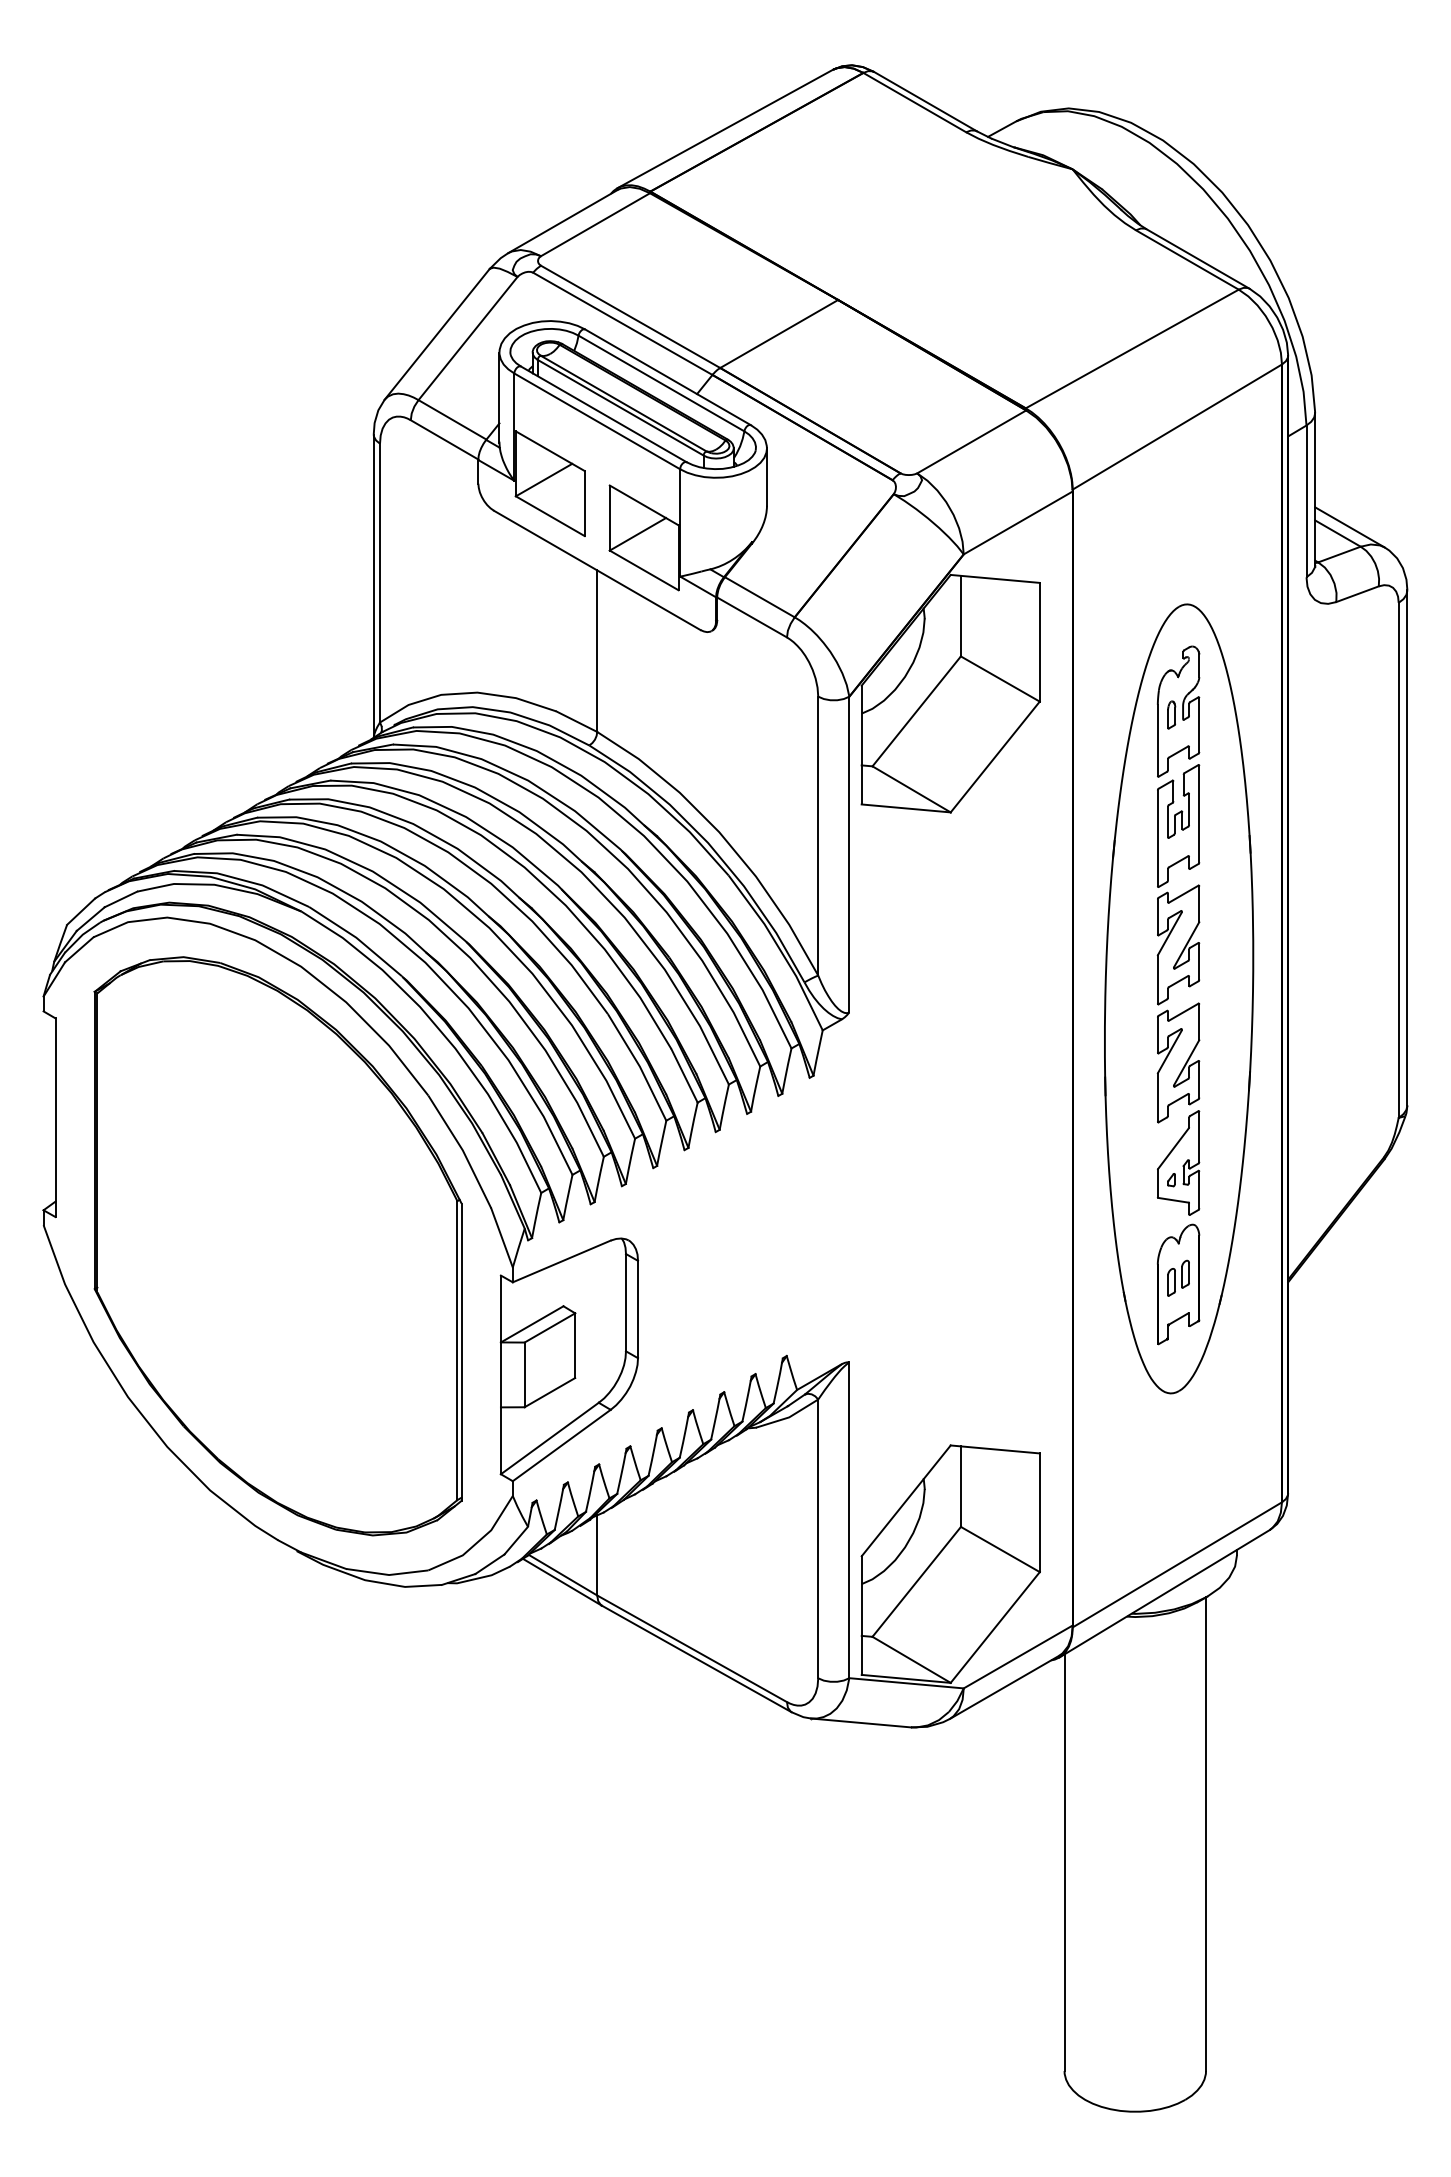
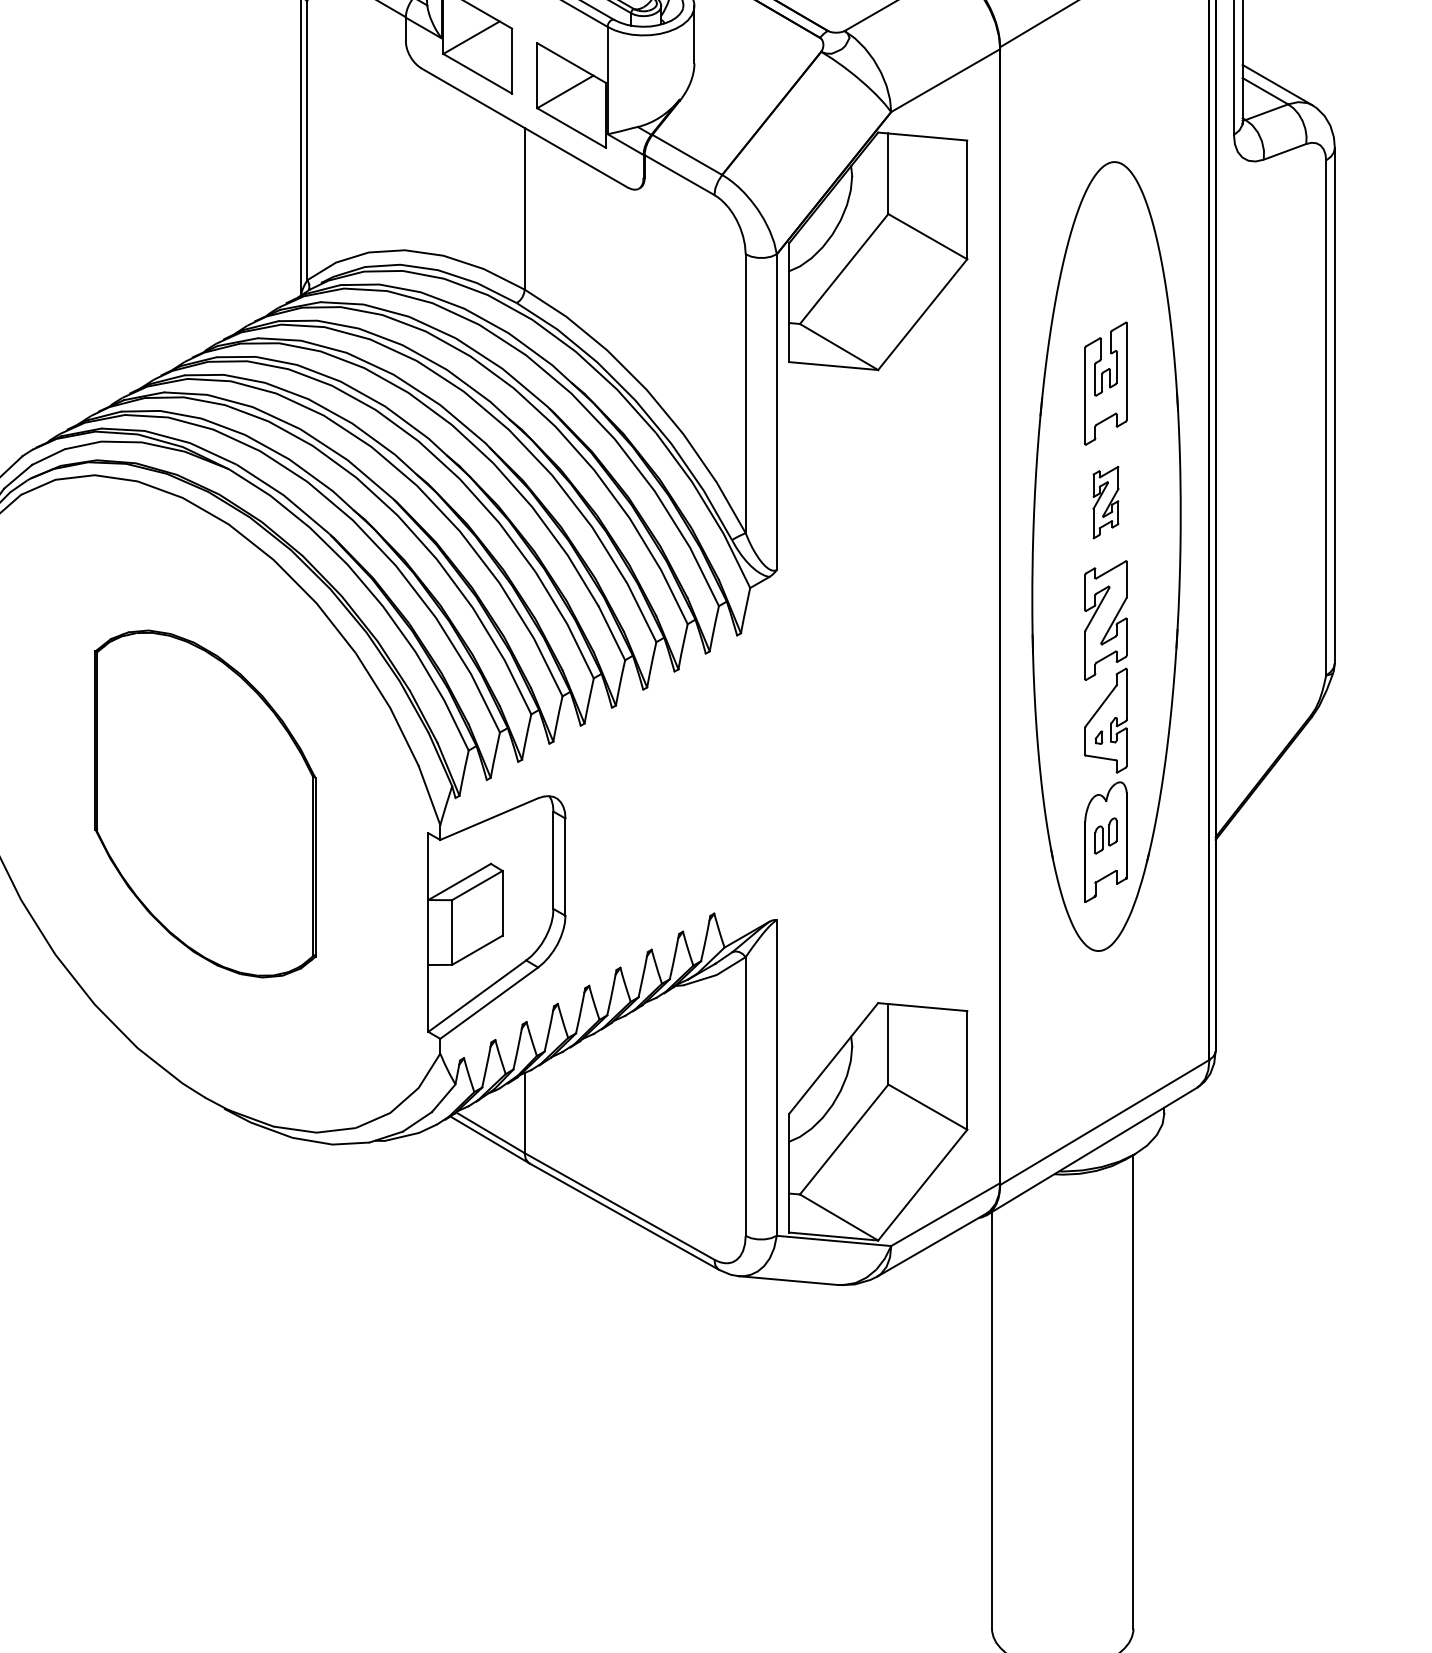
part: (1178, 711) -> (1105, 269), removed
part: (1178, 944) -> (1105, 502), size x0.6
part: (277, 1246) -> (204, 804), size x0.6

